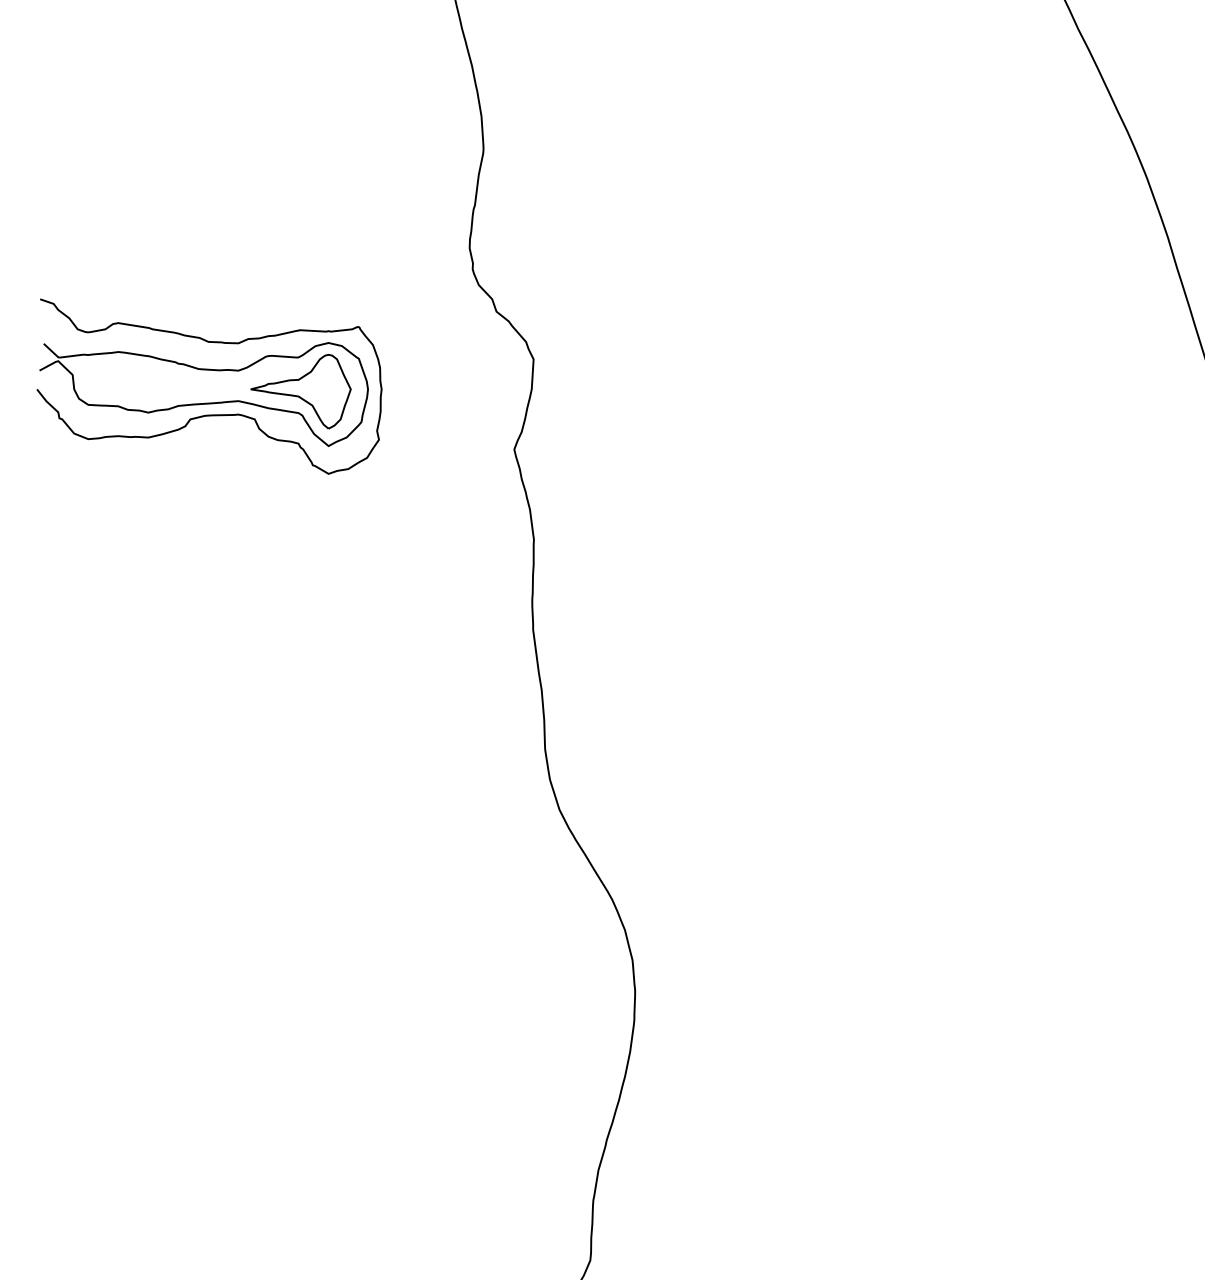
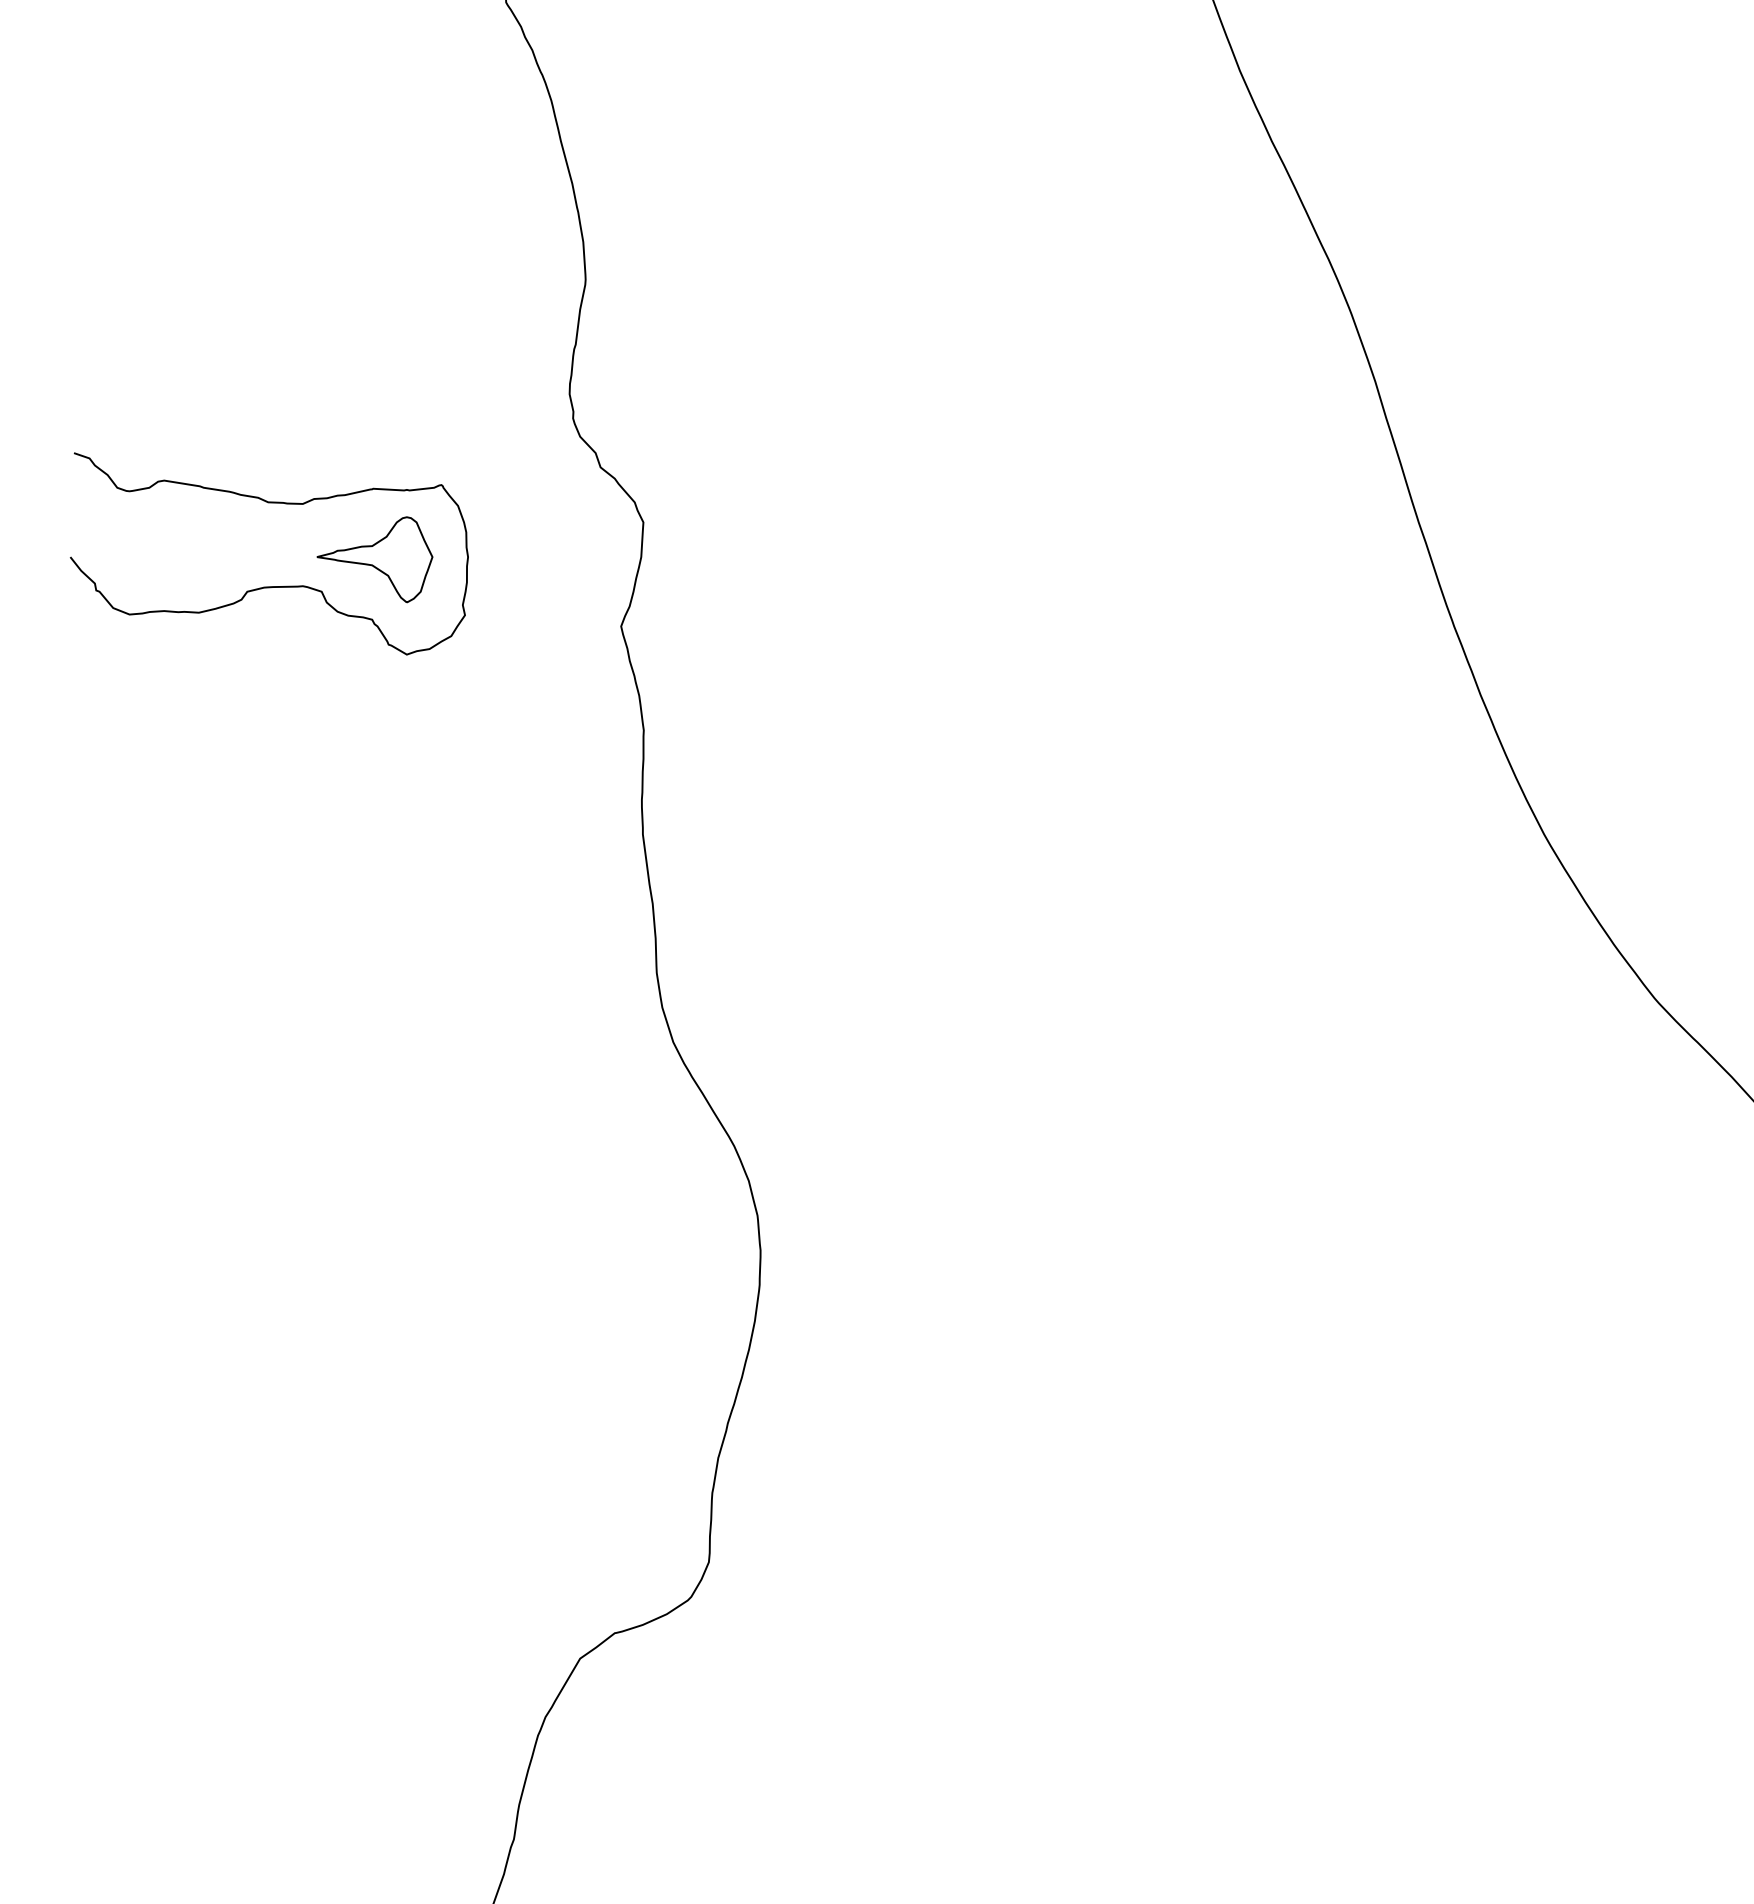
curve: (204, 402) -> (263, 572), removed

